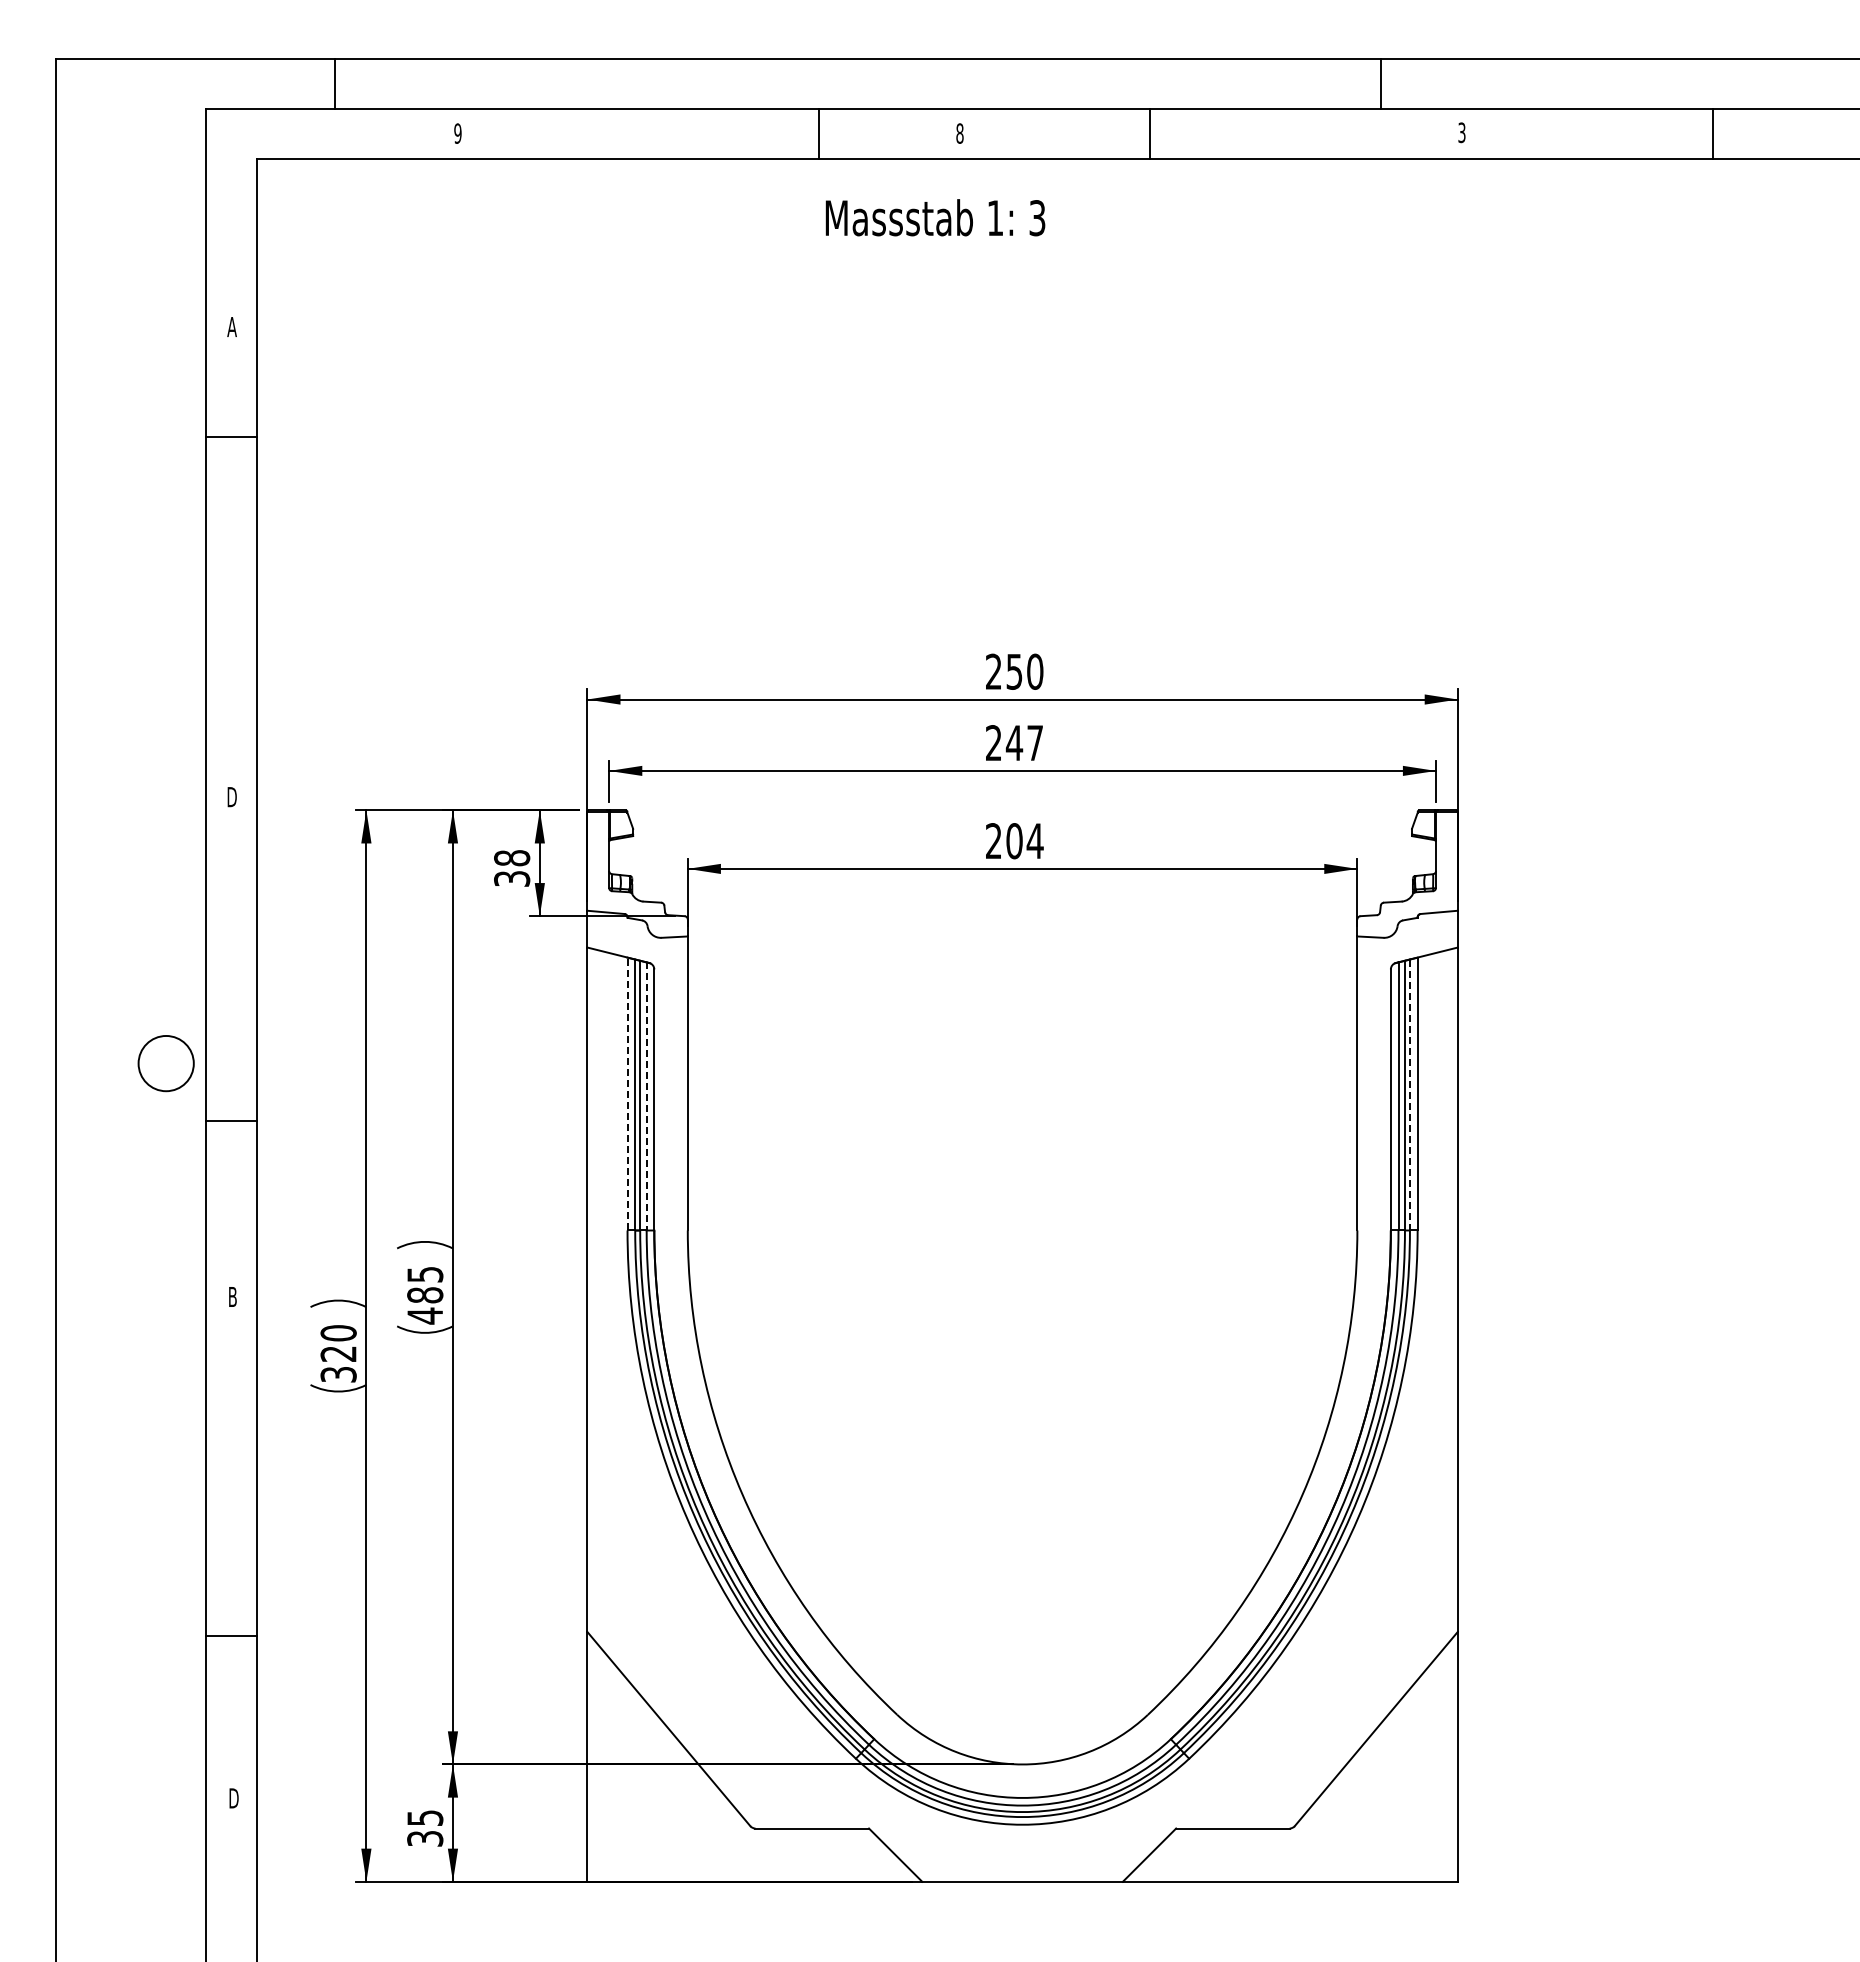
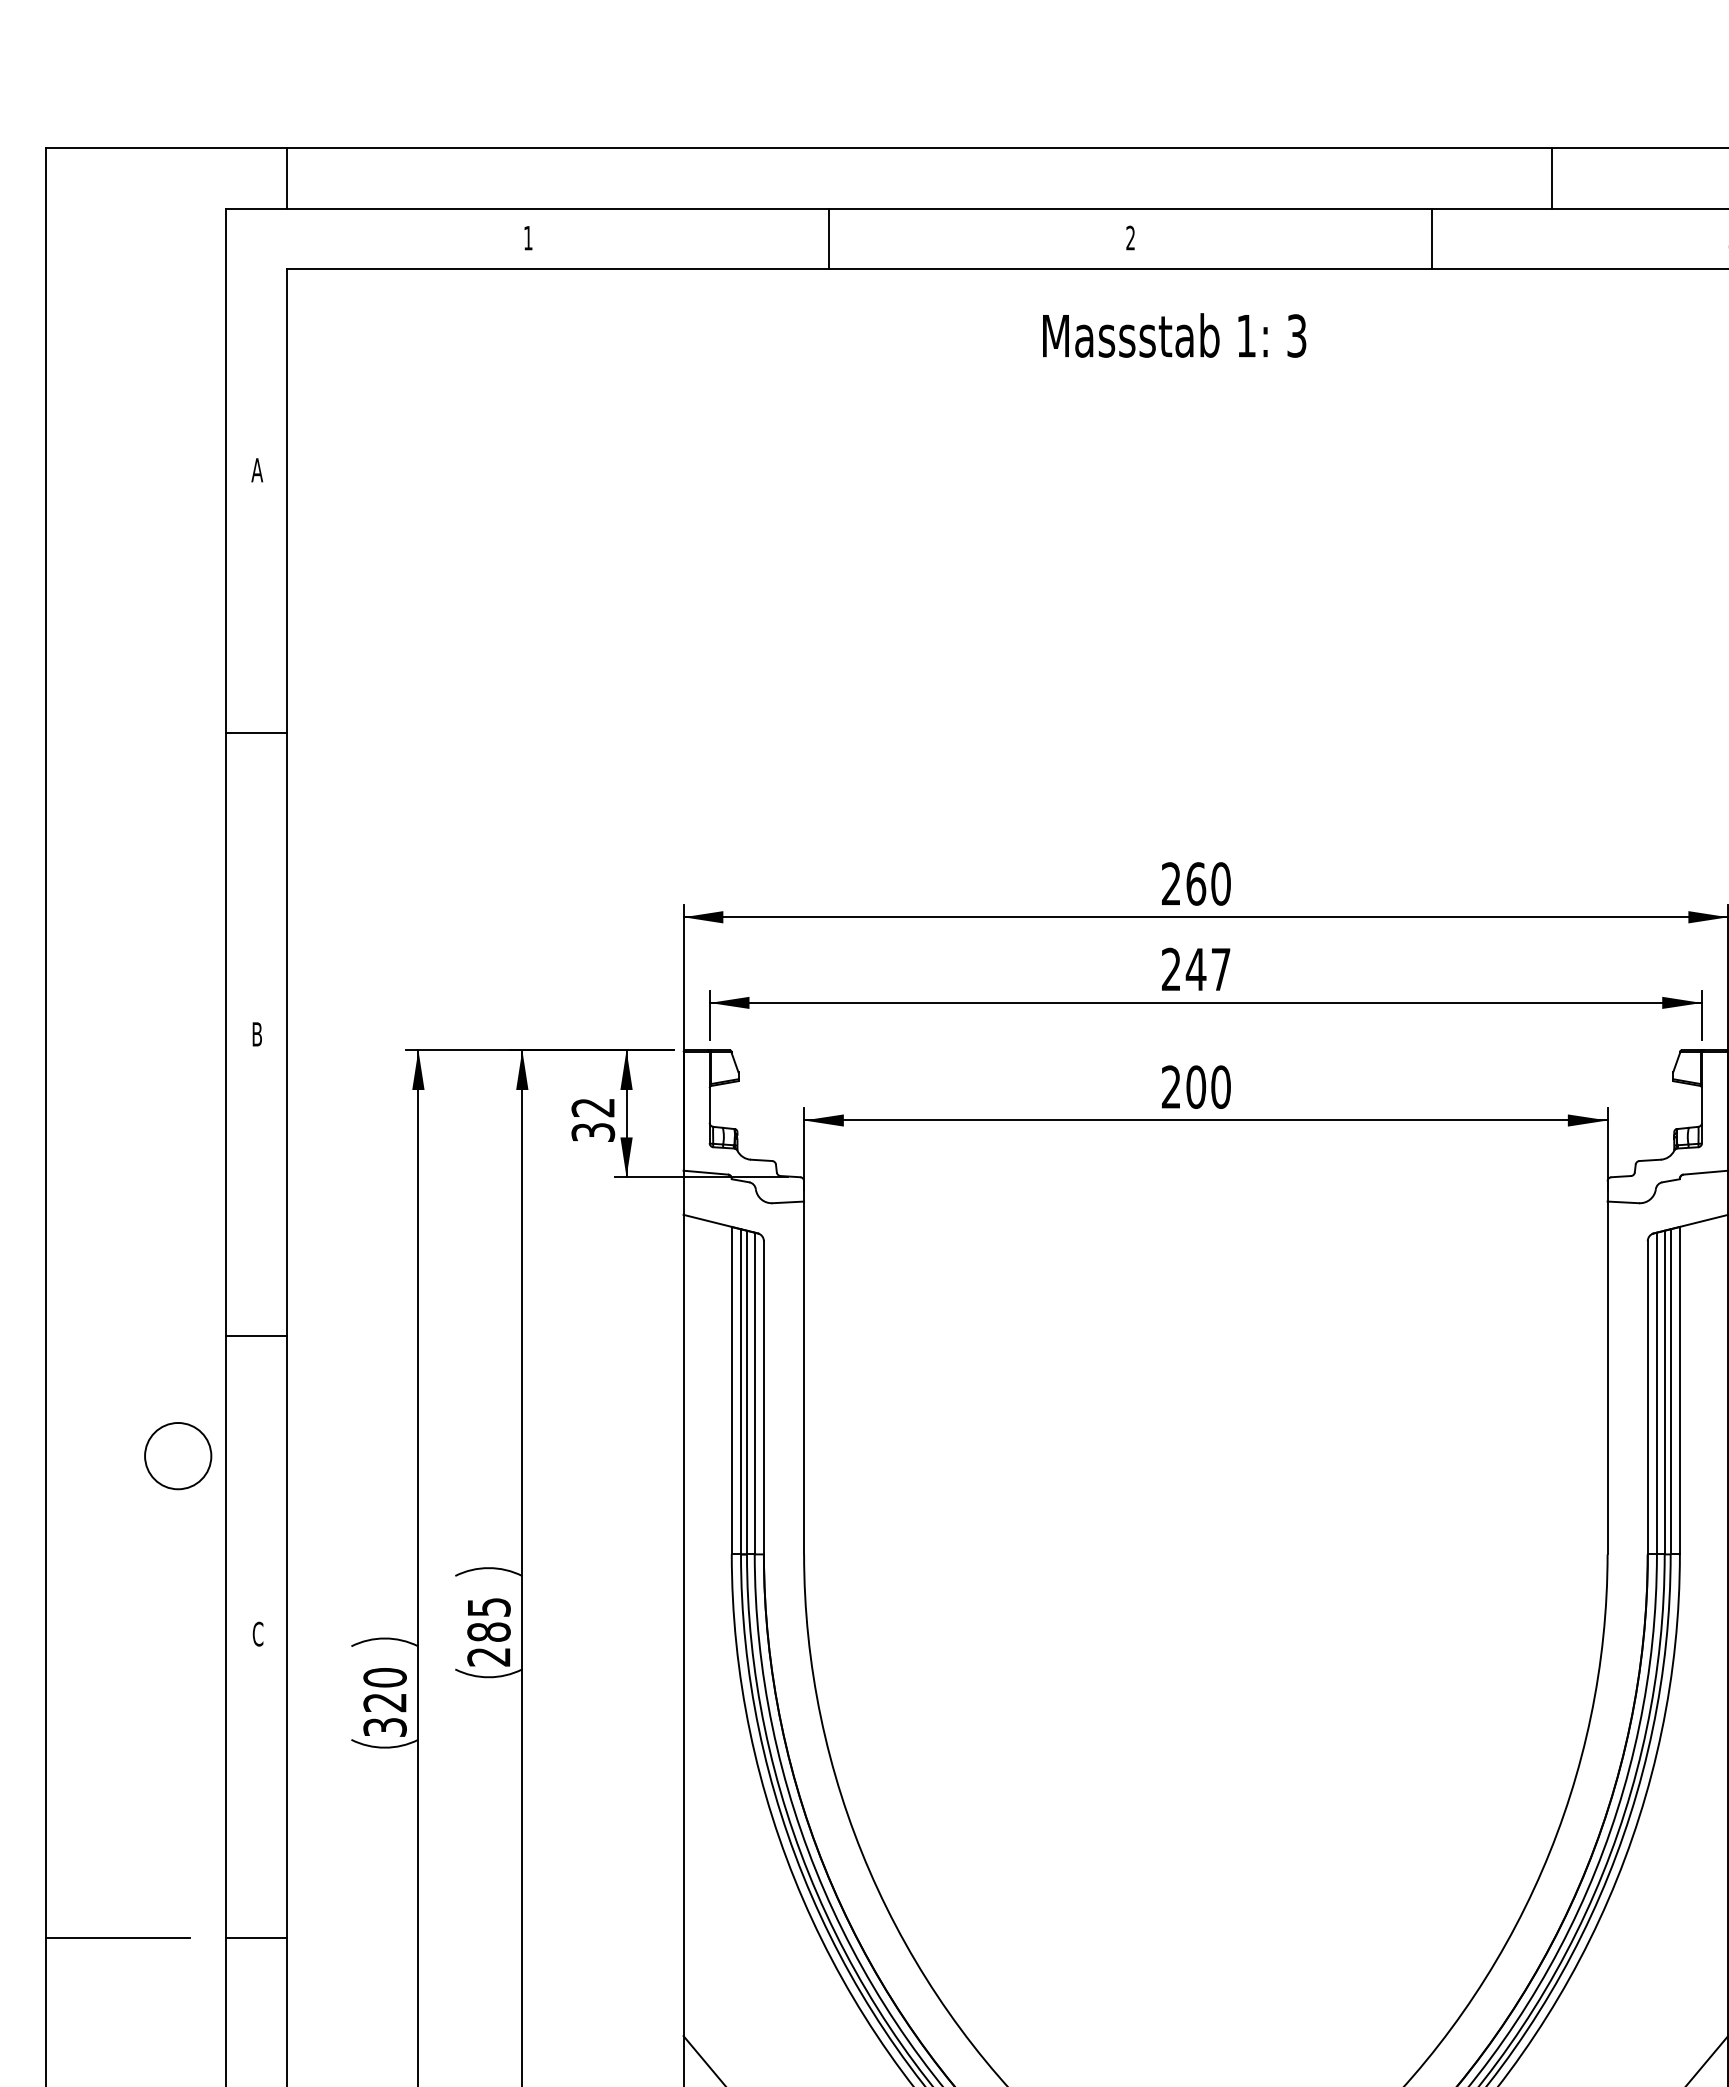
line: (334, 83) -> (286, 178), moved
line: (1381, 83) -> (1552, 178), moved
text: (457, 133) -> (527, 238), 9 -> 1
text: (959, 133) -> (1130, 238), 8 -> 2
line: (818, 134) -> (828, 239), moved
line: (1149, 134) -> (1431, 239), moved
text: (935, 217) -> (1174, 335), moved
line: (231, 436) -> (256, 732), moved
text: (1014, 671) -> (1196, 883), 250 -> 260
text: (231, 797) -> (256, 1034), D -> B
text: (1034, 841) -> (1220, 1087), 204 -> 200
text: (512, 858) -> (593, 1108), 38 -> 32
circle: (165, 1063) -> (177, 1456), moved
line: (627, 1093) -> (731, 1390), dashed -> solid
line: (1409, 1095) -> (1670, 1392), dashed -> solid
line: (646, 1096) -> (754, 1393), dashed -> solid
line: (231, 1121) -> (256, 1336), moved
text: (232, 1296) -> (257, 1633), B -> C
text: (424, 1315) -> (488, 1656), 485 -> 285
line: (115, 1550) -> (117, 1938), added
line: (231, 1636) -> (256, 1938), moved

